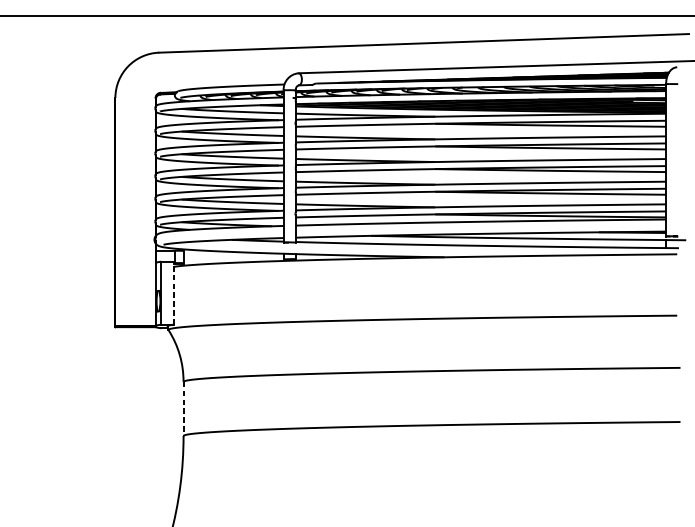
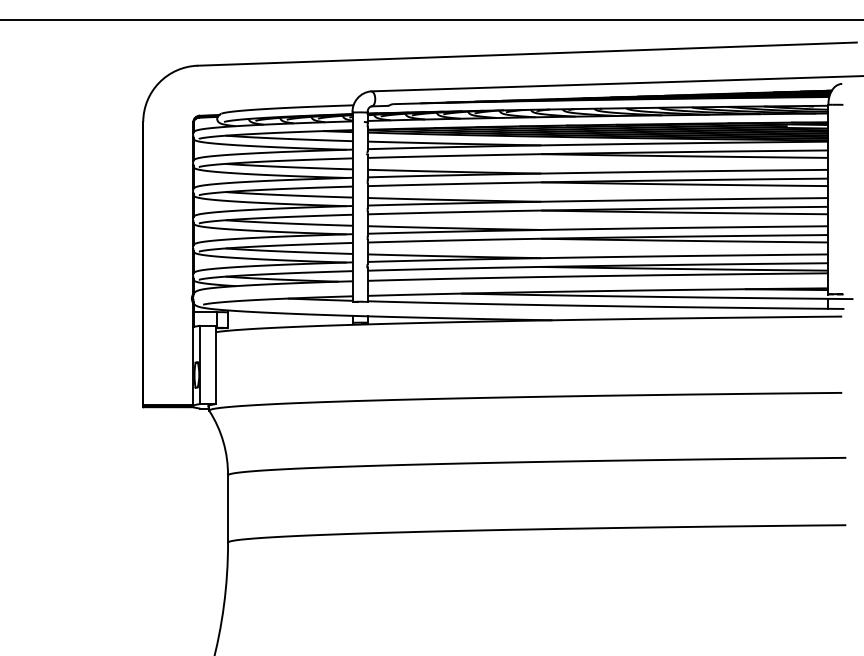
line: (174, 292) -> (216, 364), dashed -> solid
line: (183, 408) -> (228, 508), dashed -> solid

